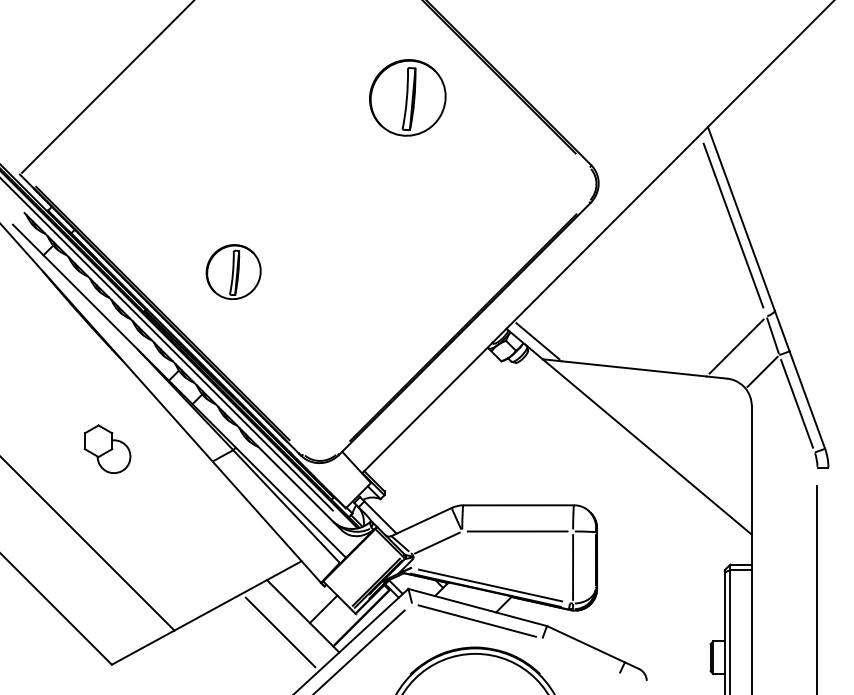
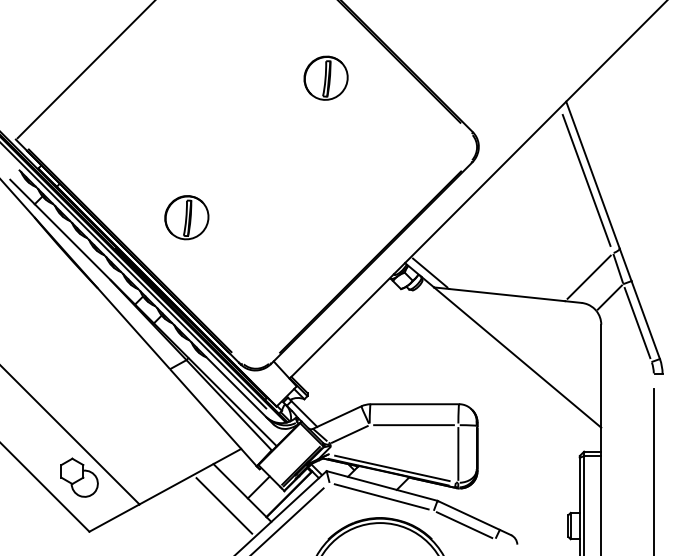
part: (407, 97) -> (325, 78), size x0.71
part: (107, 448) -> (79, 477), moved
line: (580, 656) -> (464, 525), added

